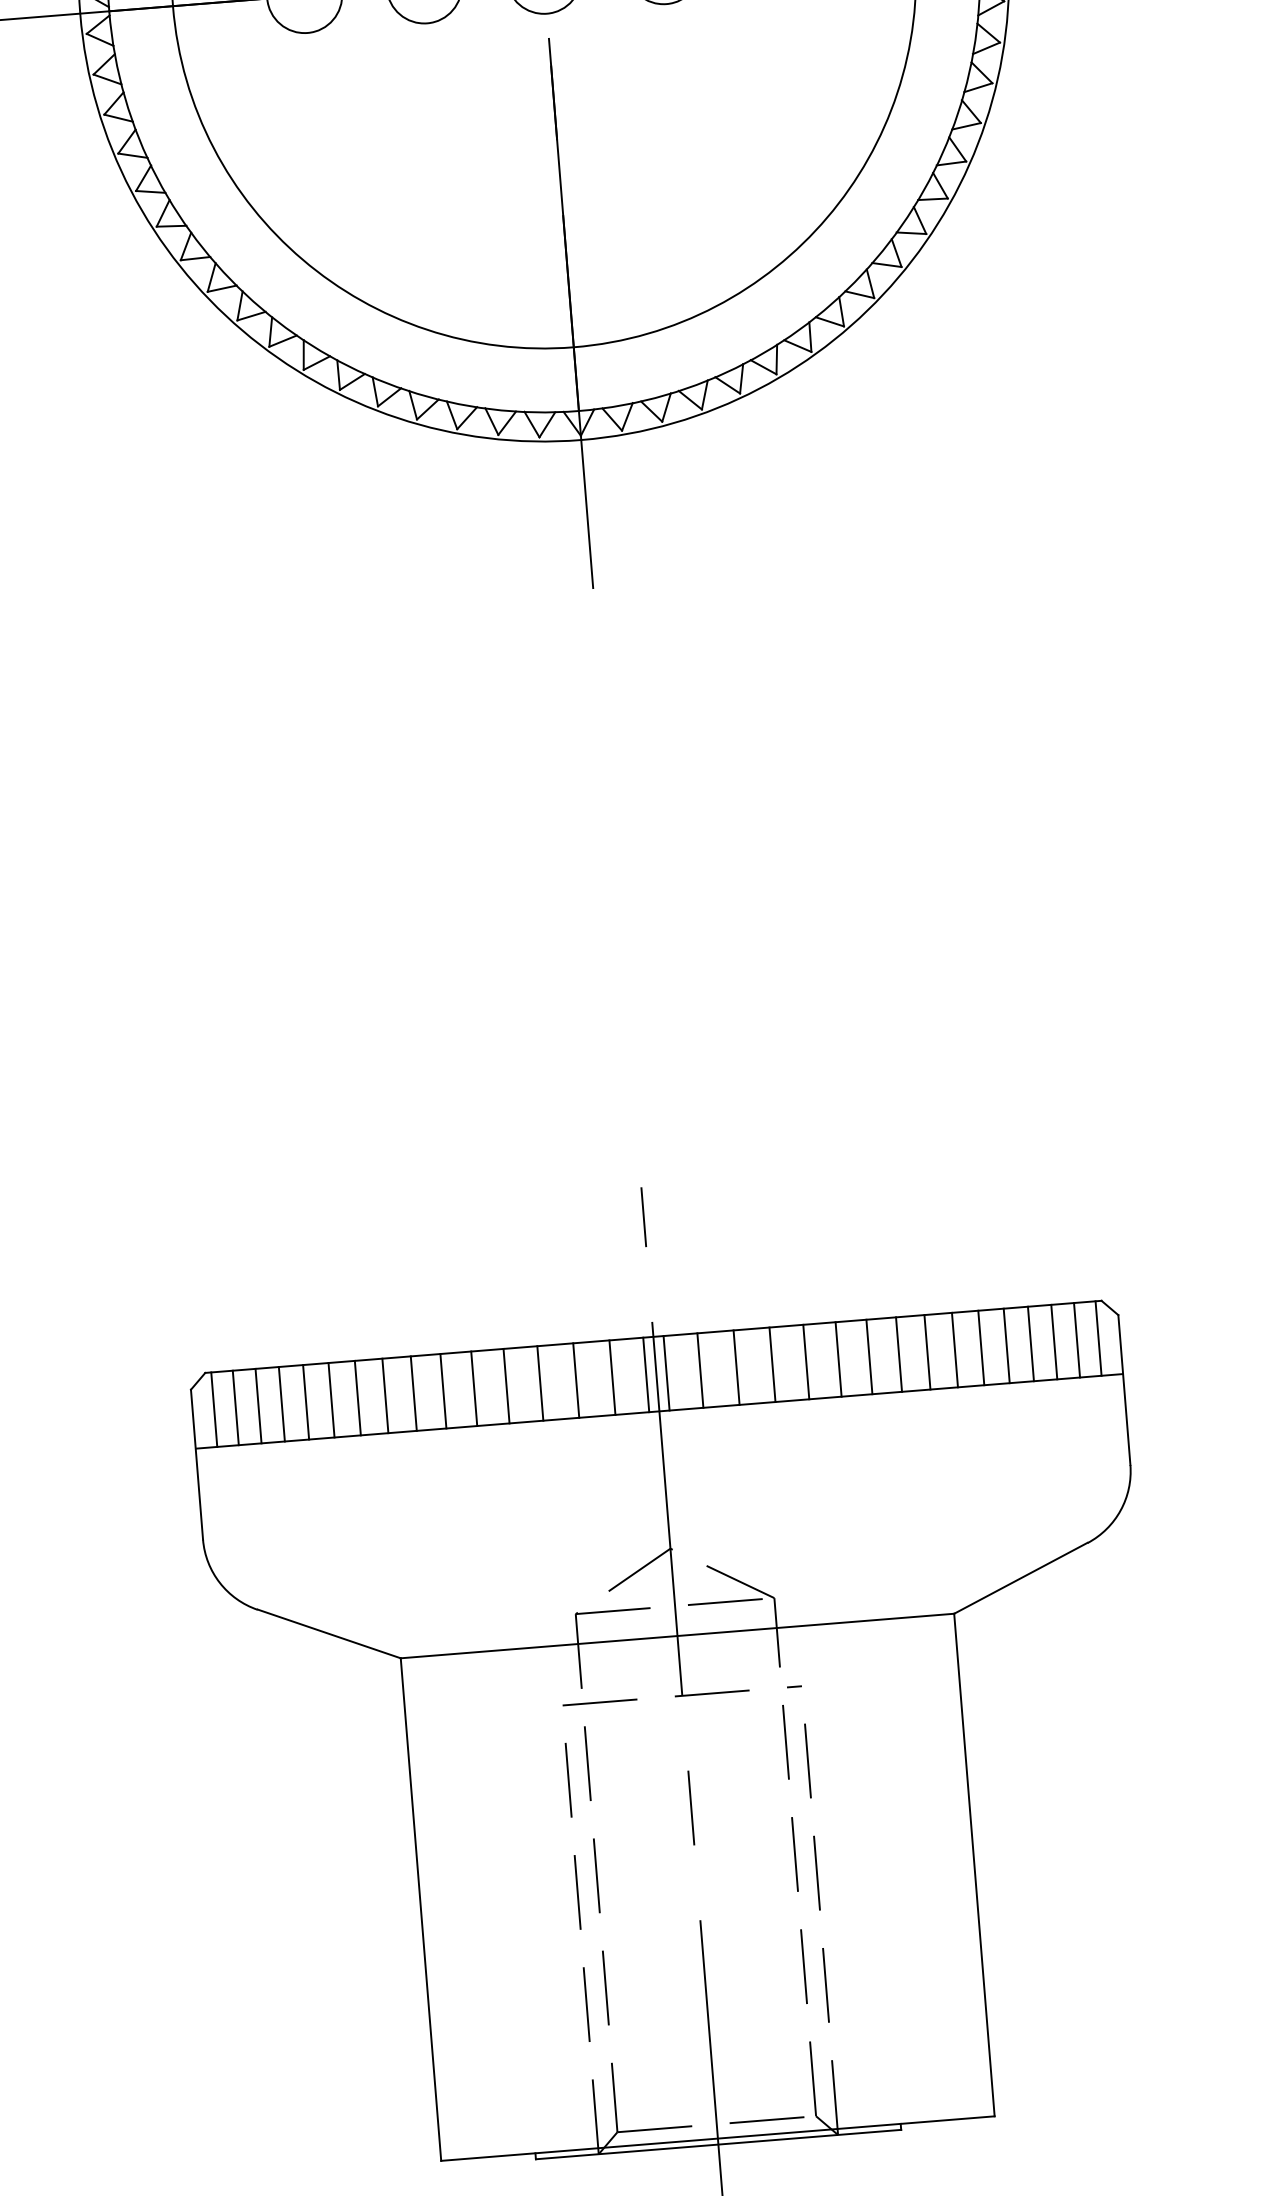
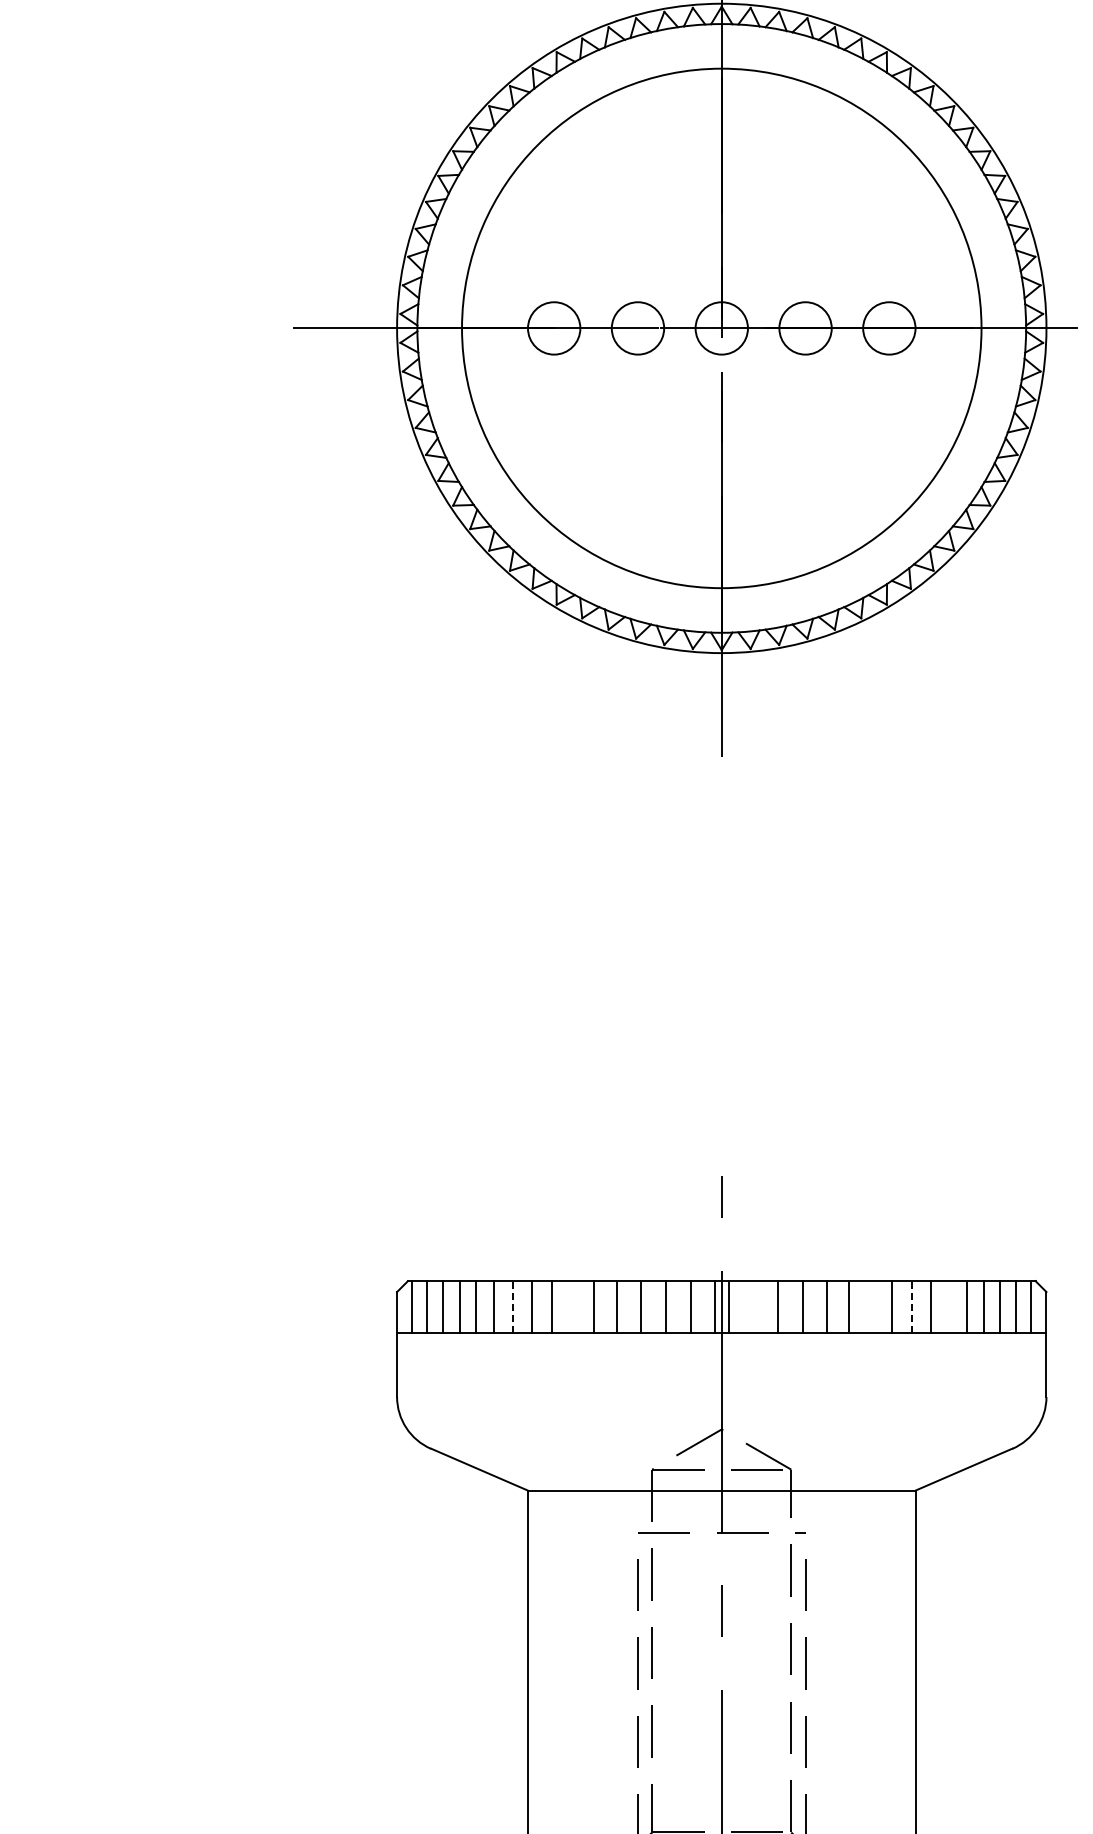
line: (981, 1348) -> (949, 1307), removed
line: (927, 1351) -> (911, 1306), solid -> dashed
line: (868, 1357) -> (870, 1307), removed
line: (700, 1370) -> (752, 1307), removed
line: (443, 1391) -> (572, 1307), removed
line: (357, 1397) -> (512, 1306), solid -> dashed

